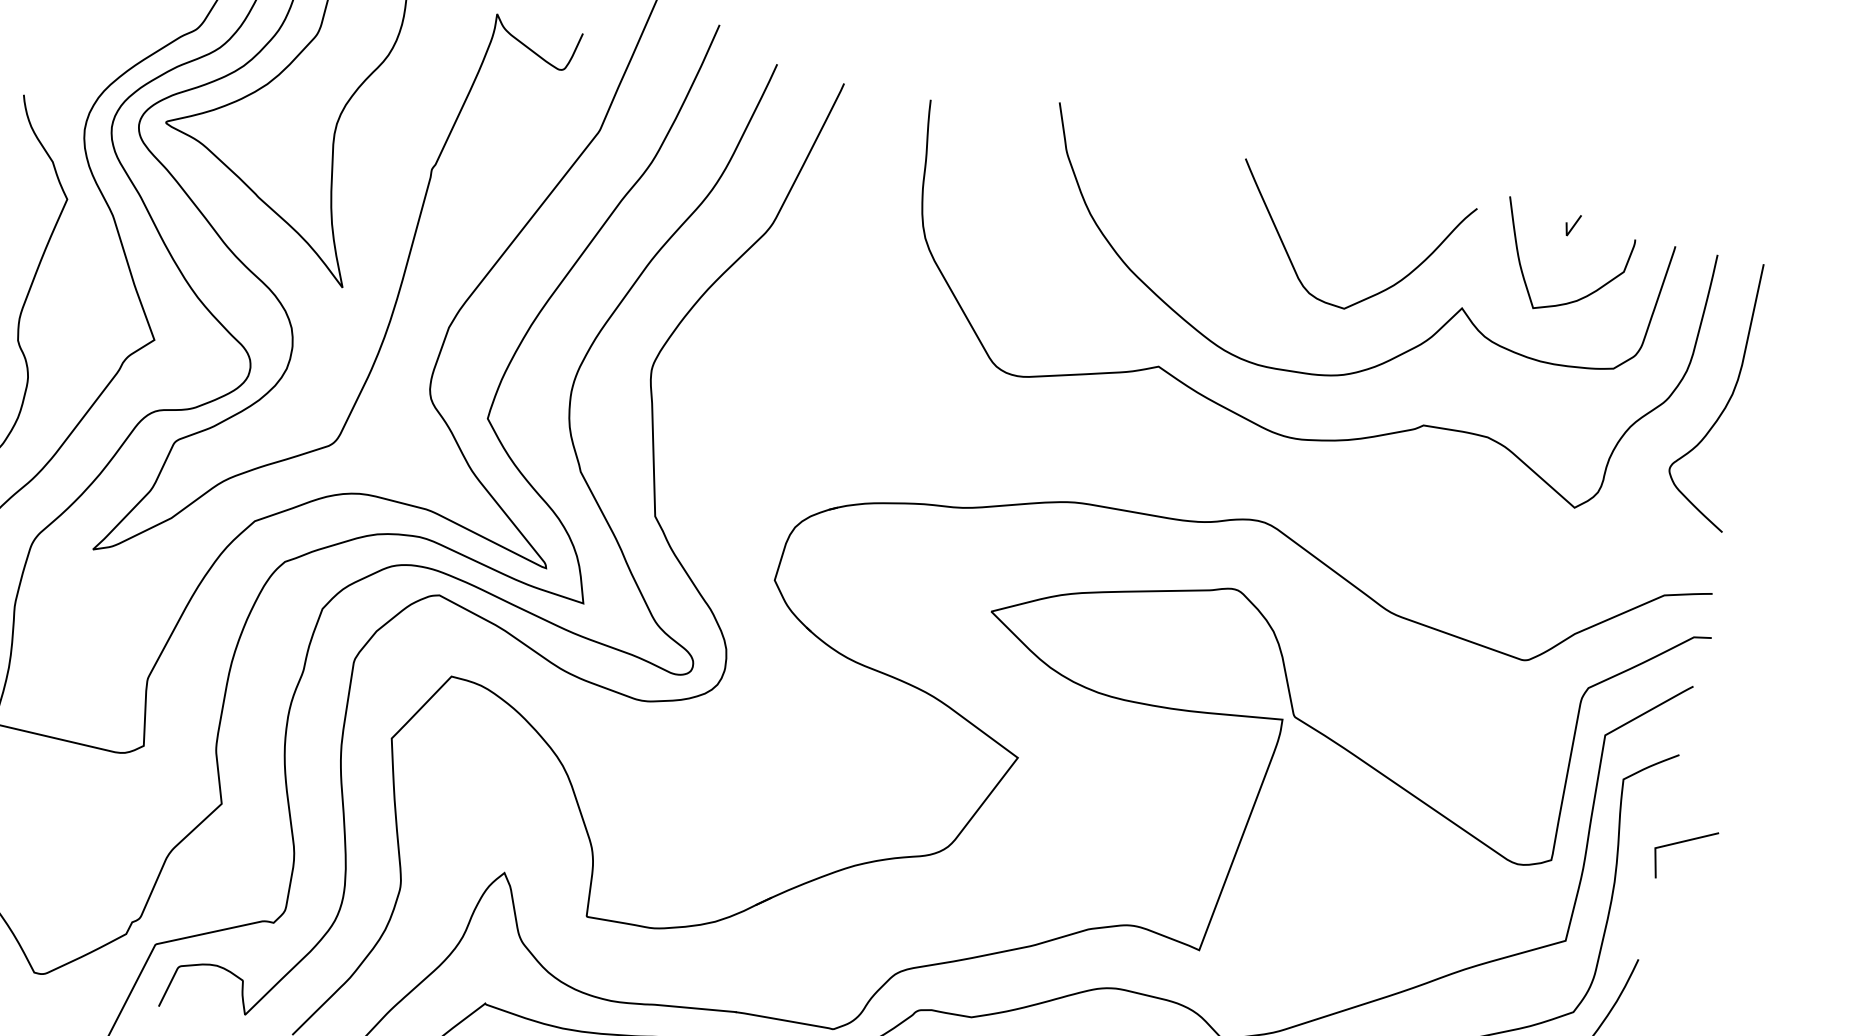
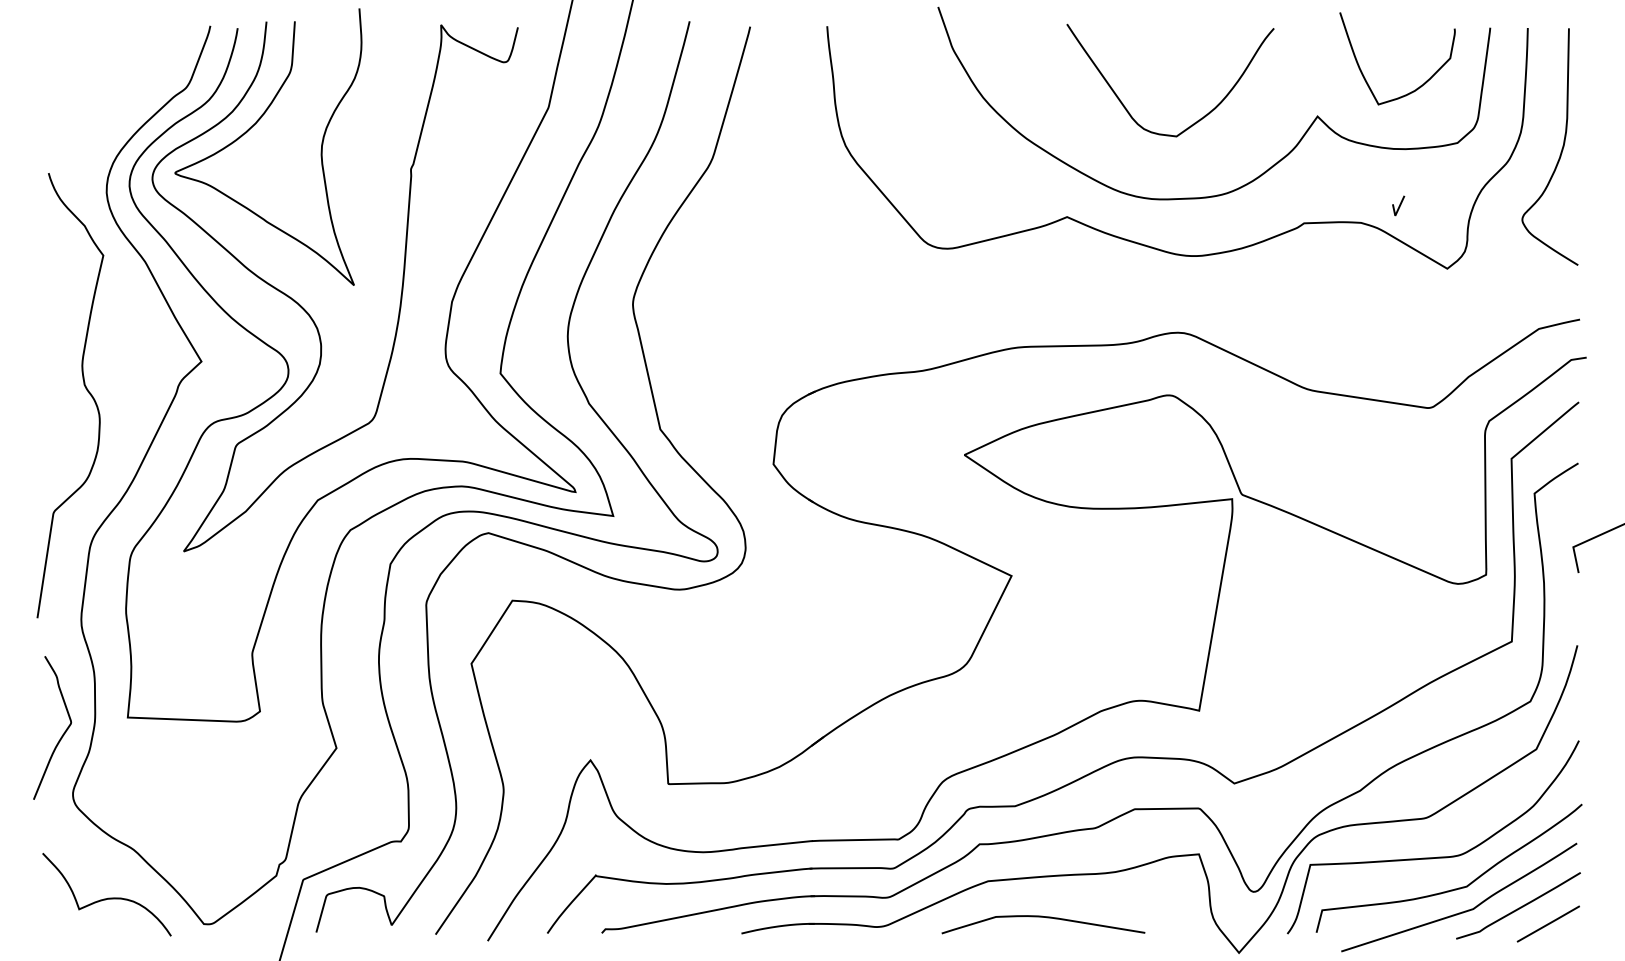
line: (1573, 225) -> (1399, 205), moved
curve: (1371, 295) -> (1197, 120), moved

